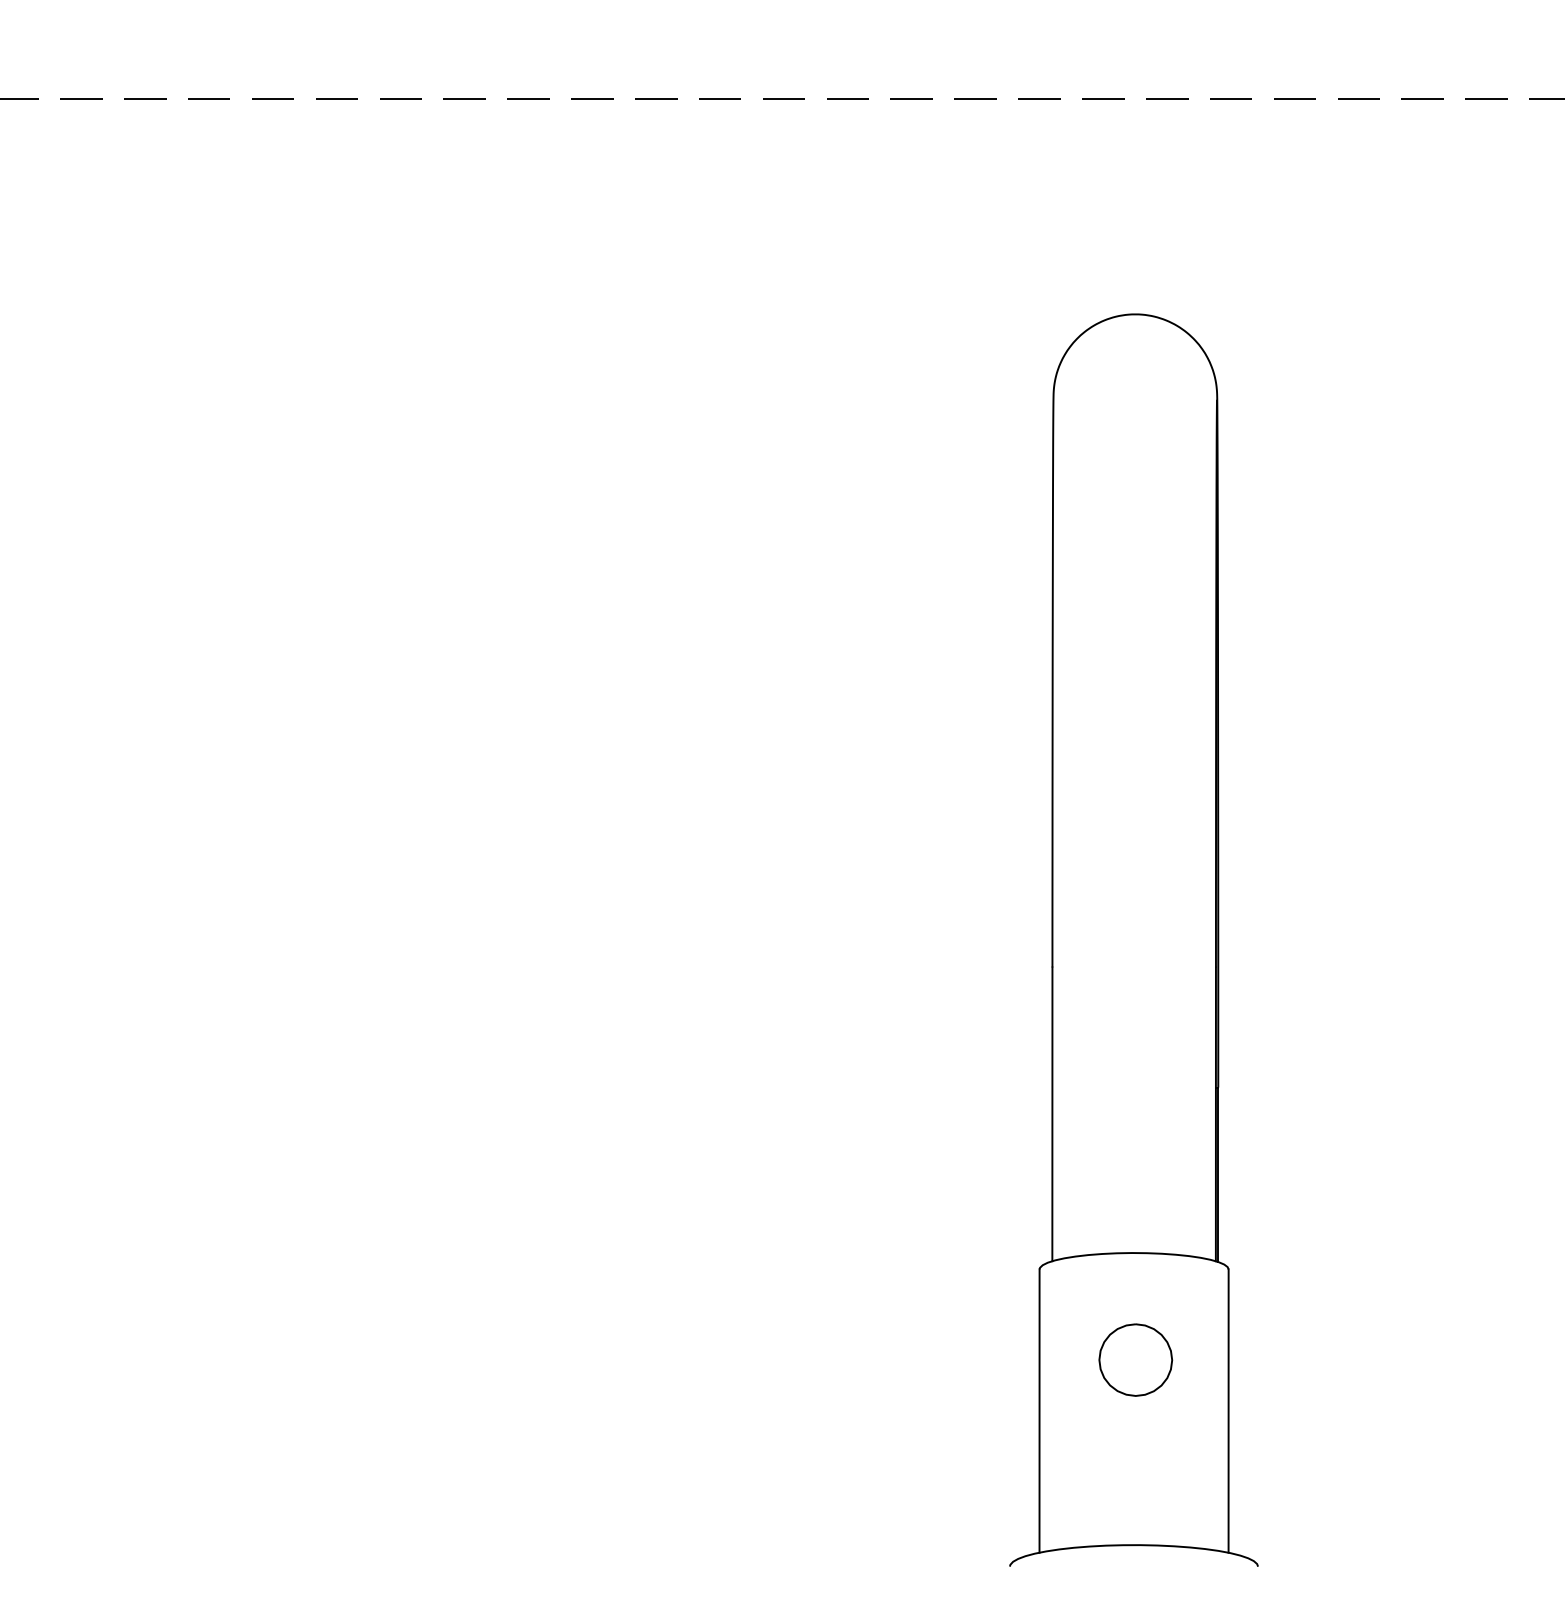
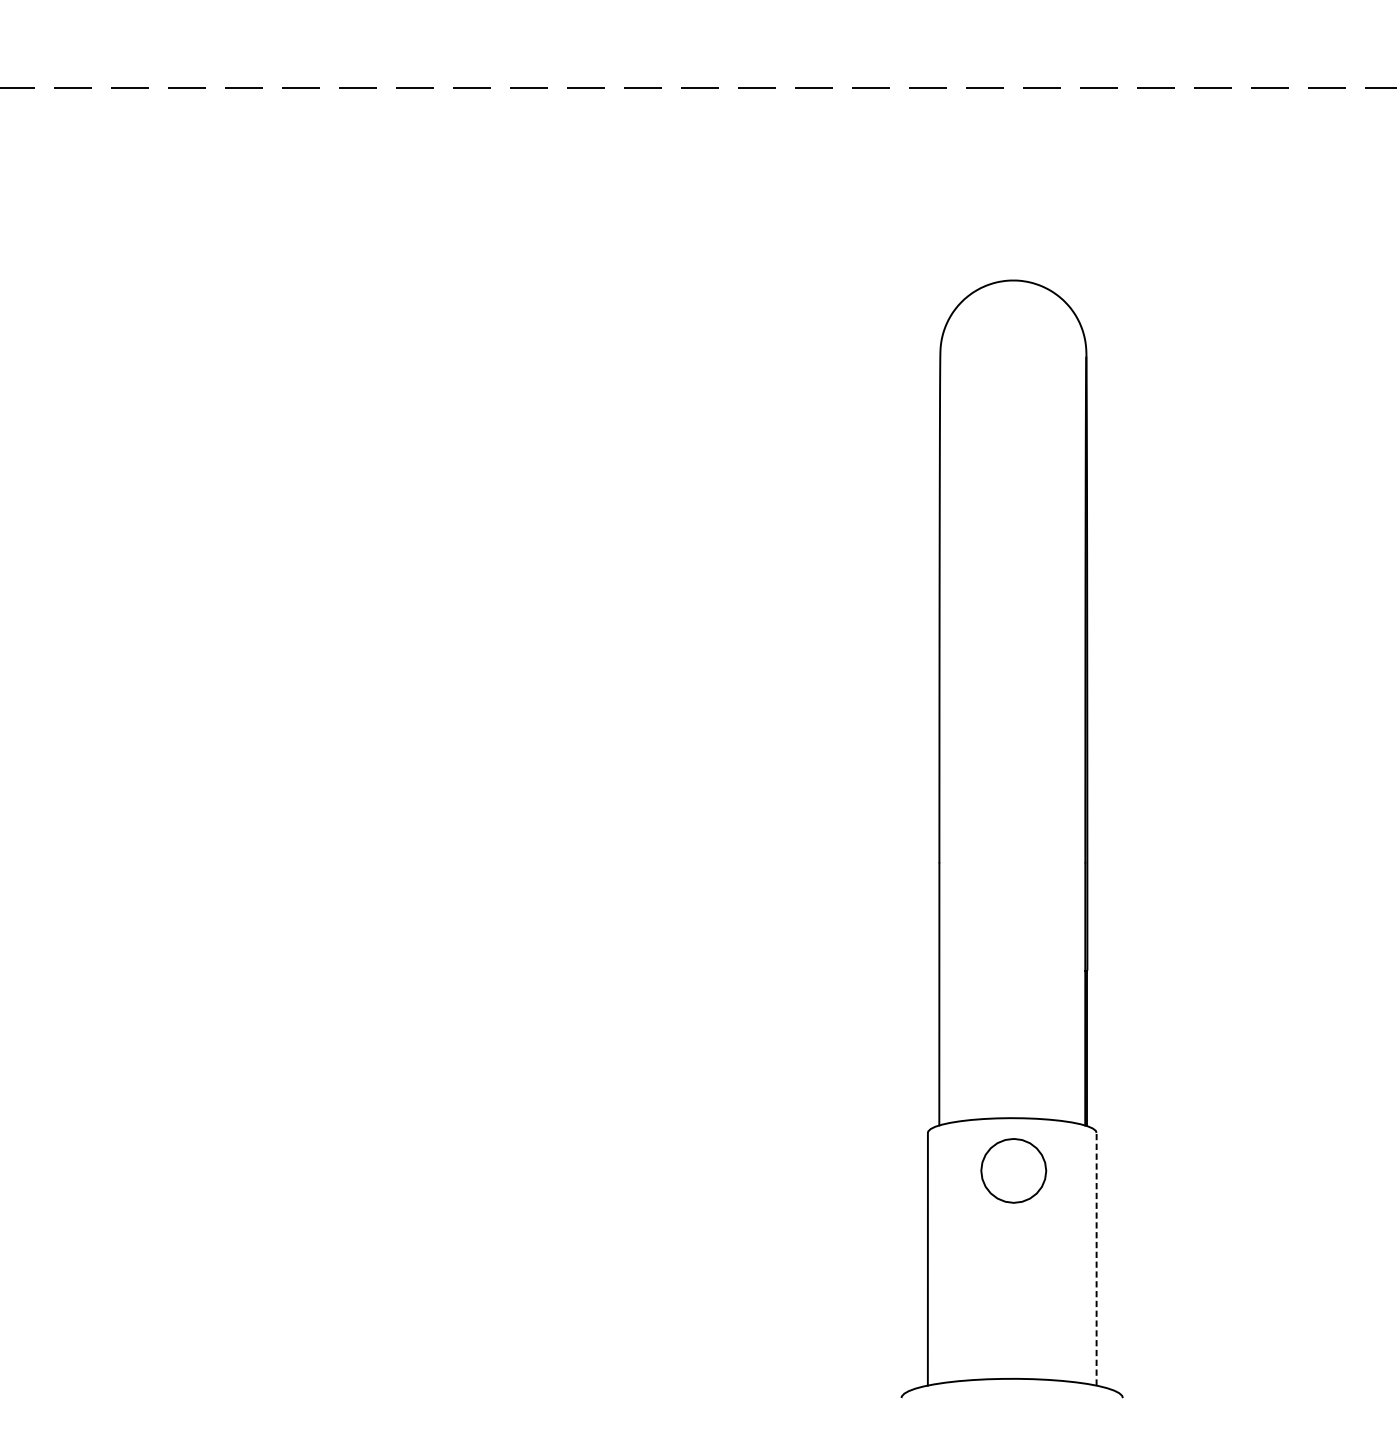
part: (1135, 1359) -> (1013, 1170), moved
line: (1228, 1411) -> (1096, 1259), solid -> dashed

